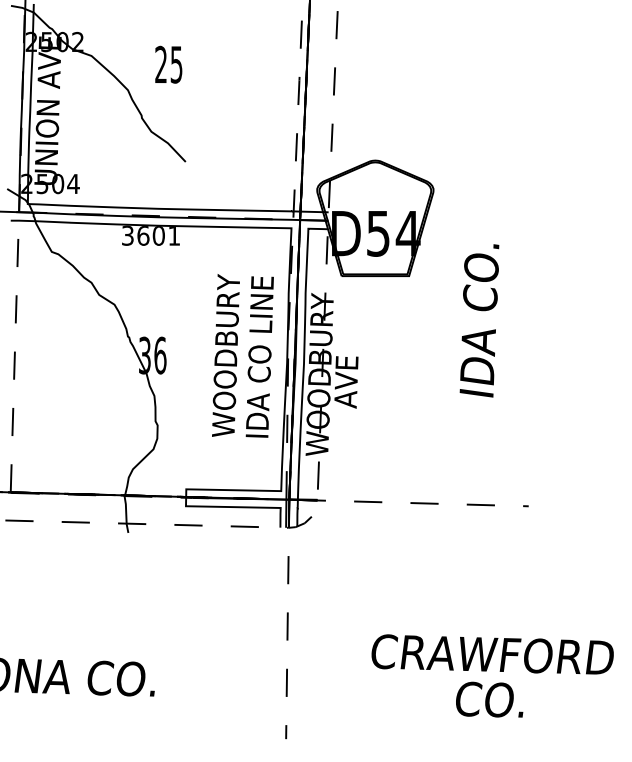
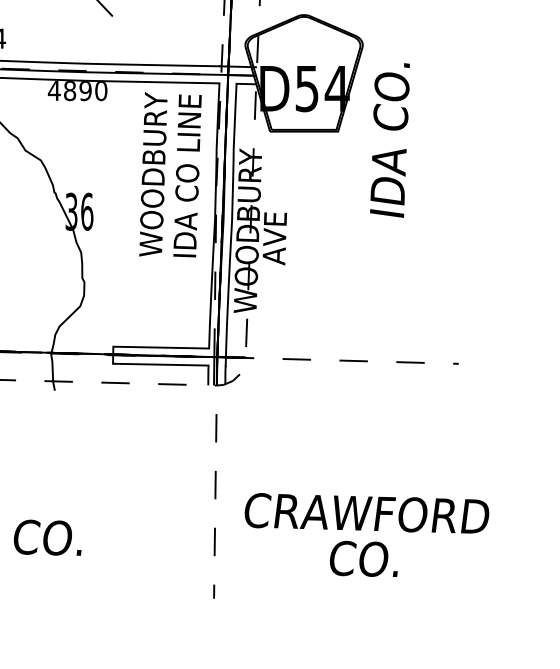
text: (150, 235) -> (77, 90), 3601 -> 4890
text: (479, 320) -> (389, 140), moved
text: (242, 355) -> (170, 174), moved
text: (492, 675) -> (366, 534), moved

